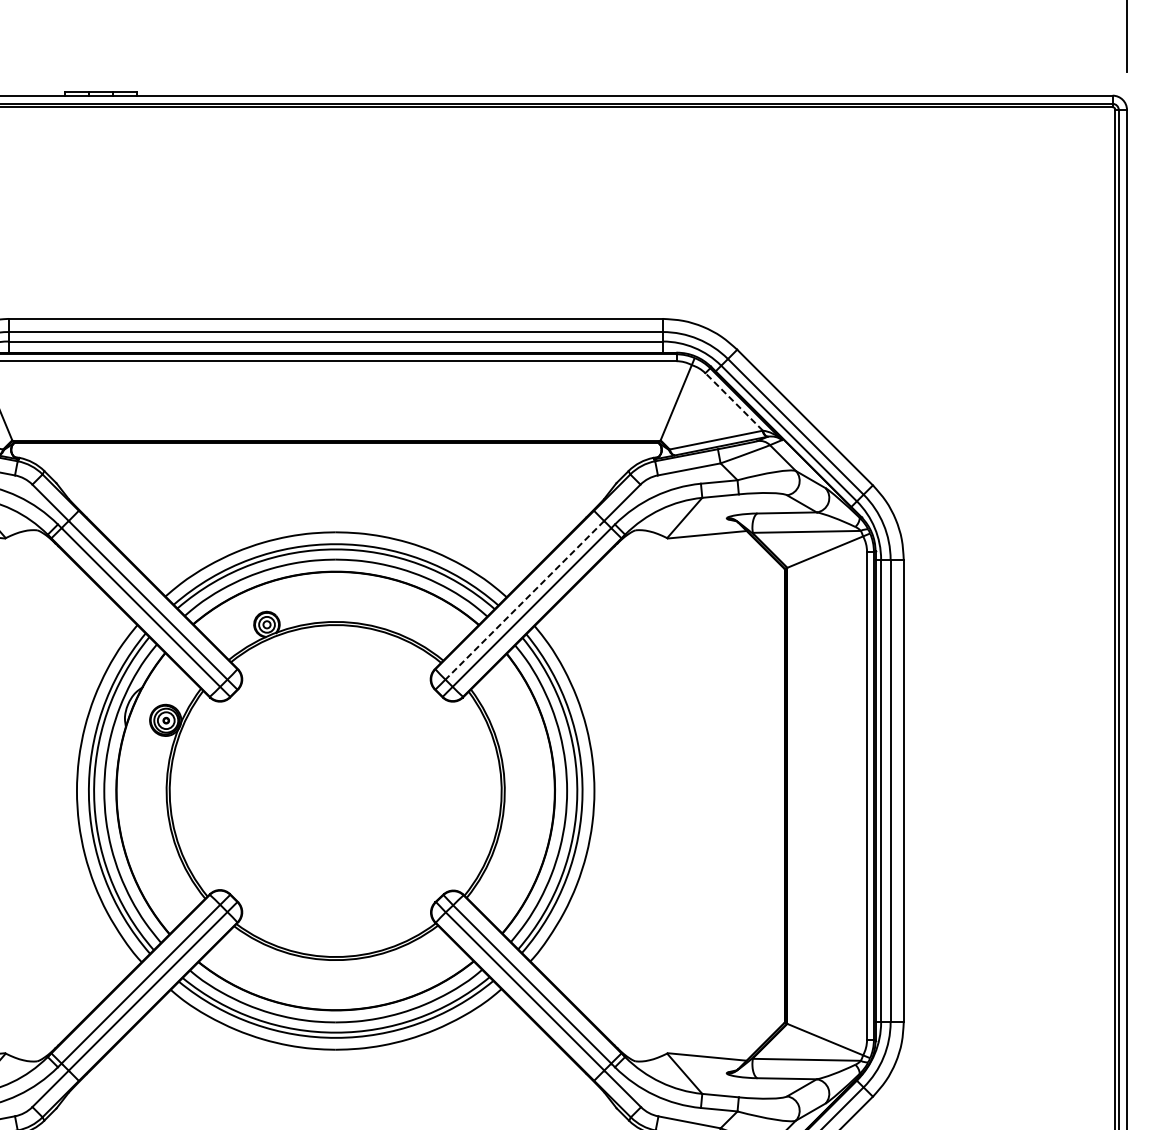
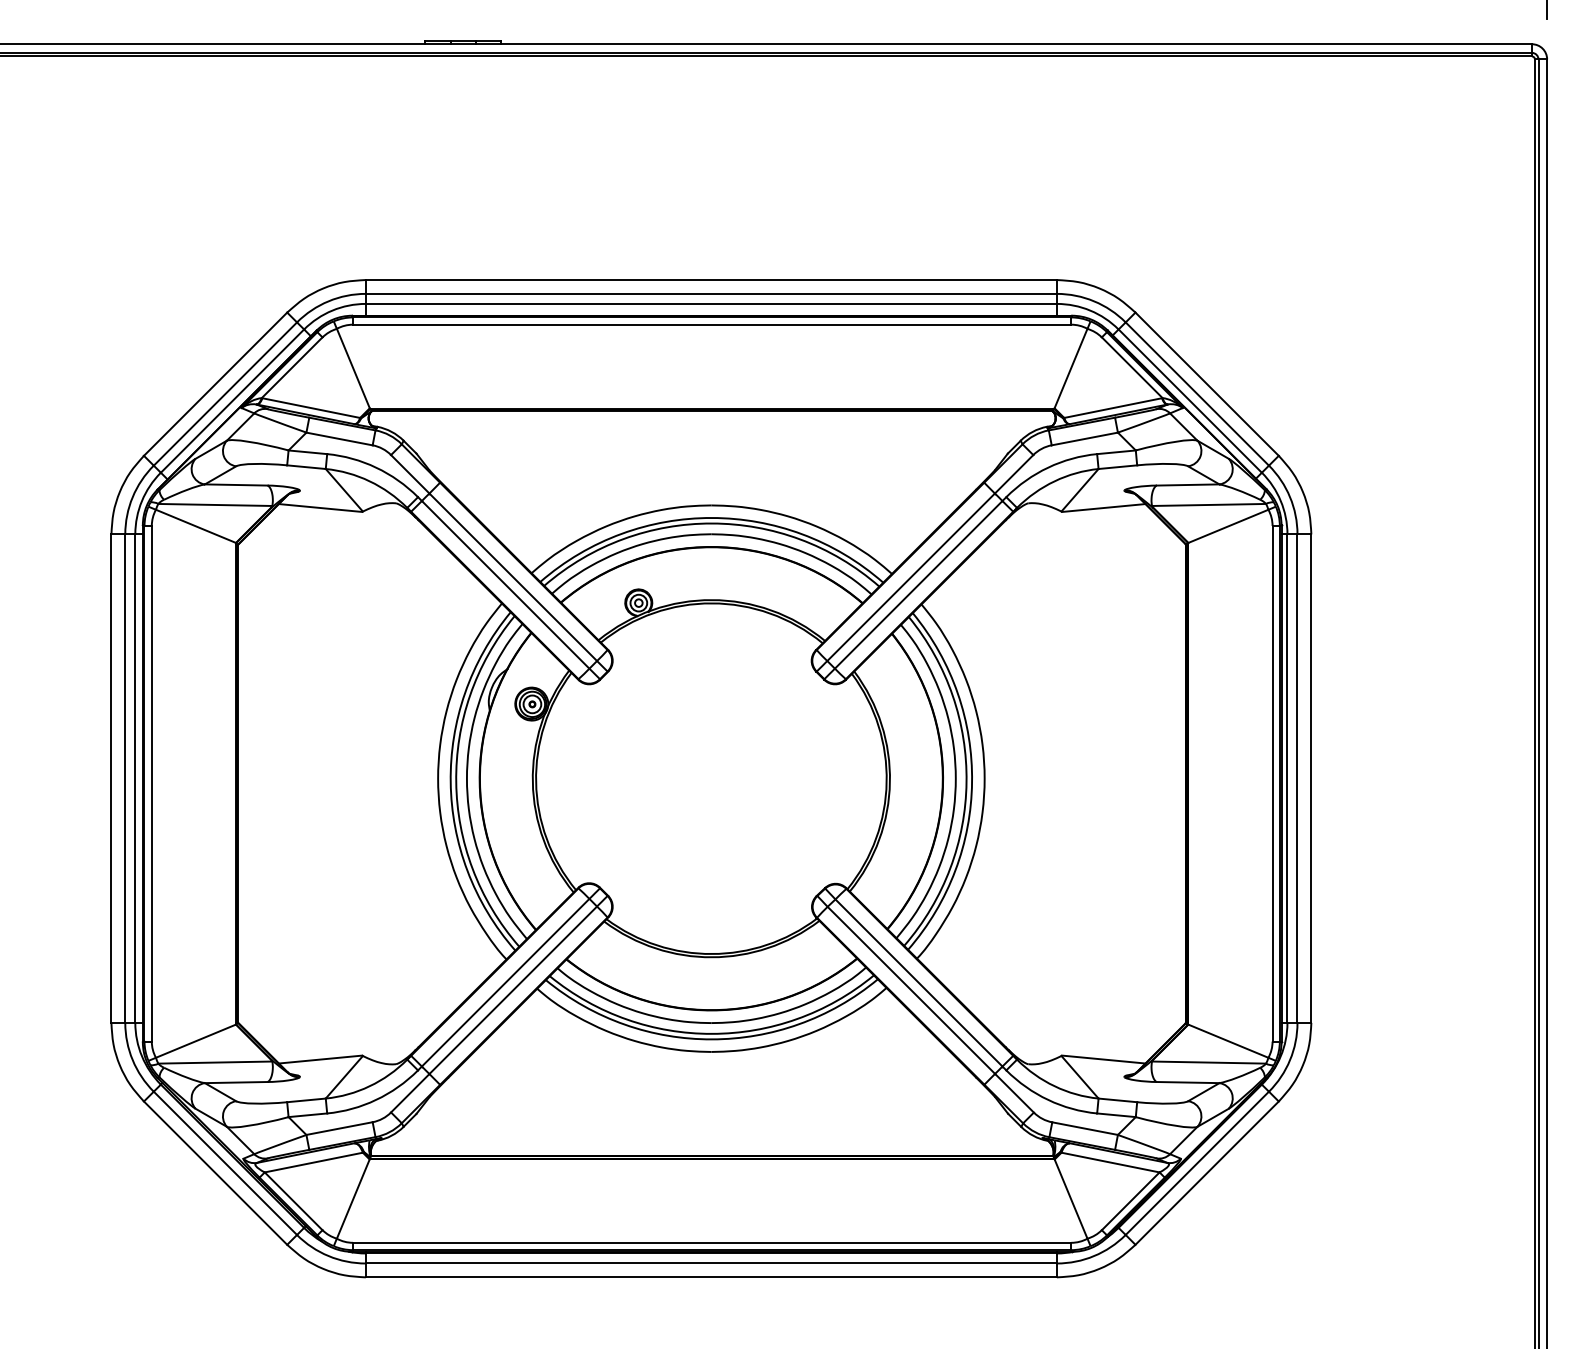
line: (734, 401) -> (1132, 367), dashed -> solid
line: (524, 600) -> (910, 577), dashed -> solid

